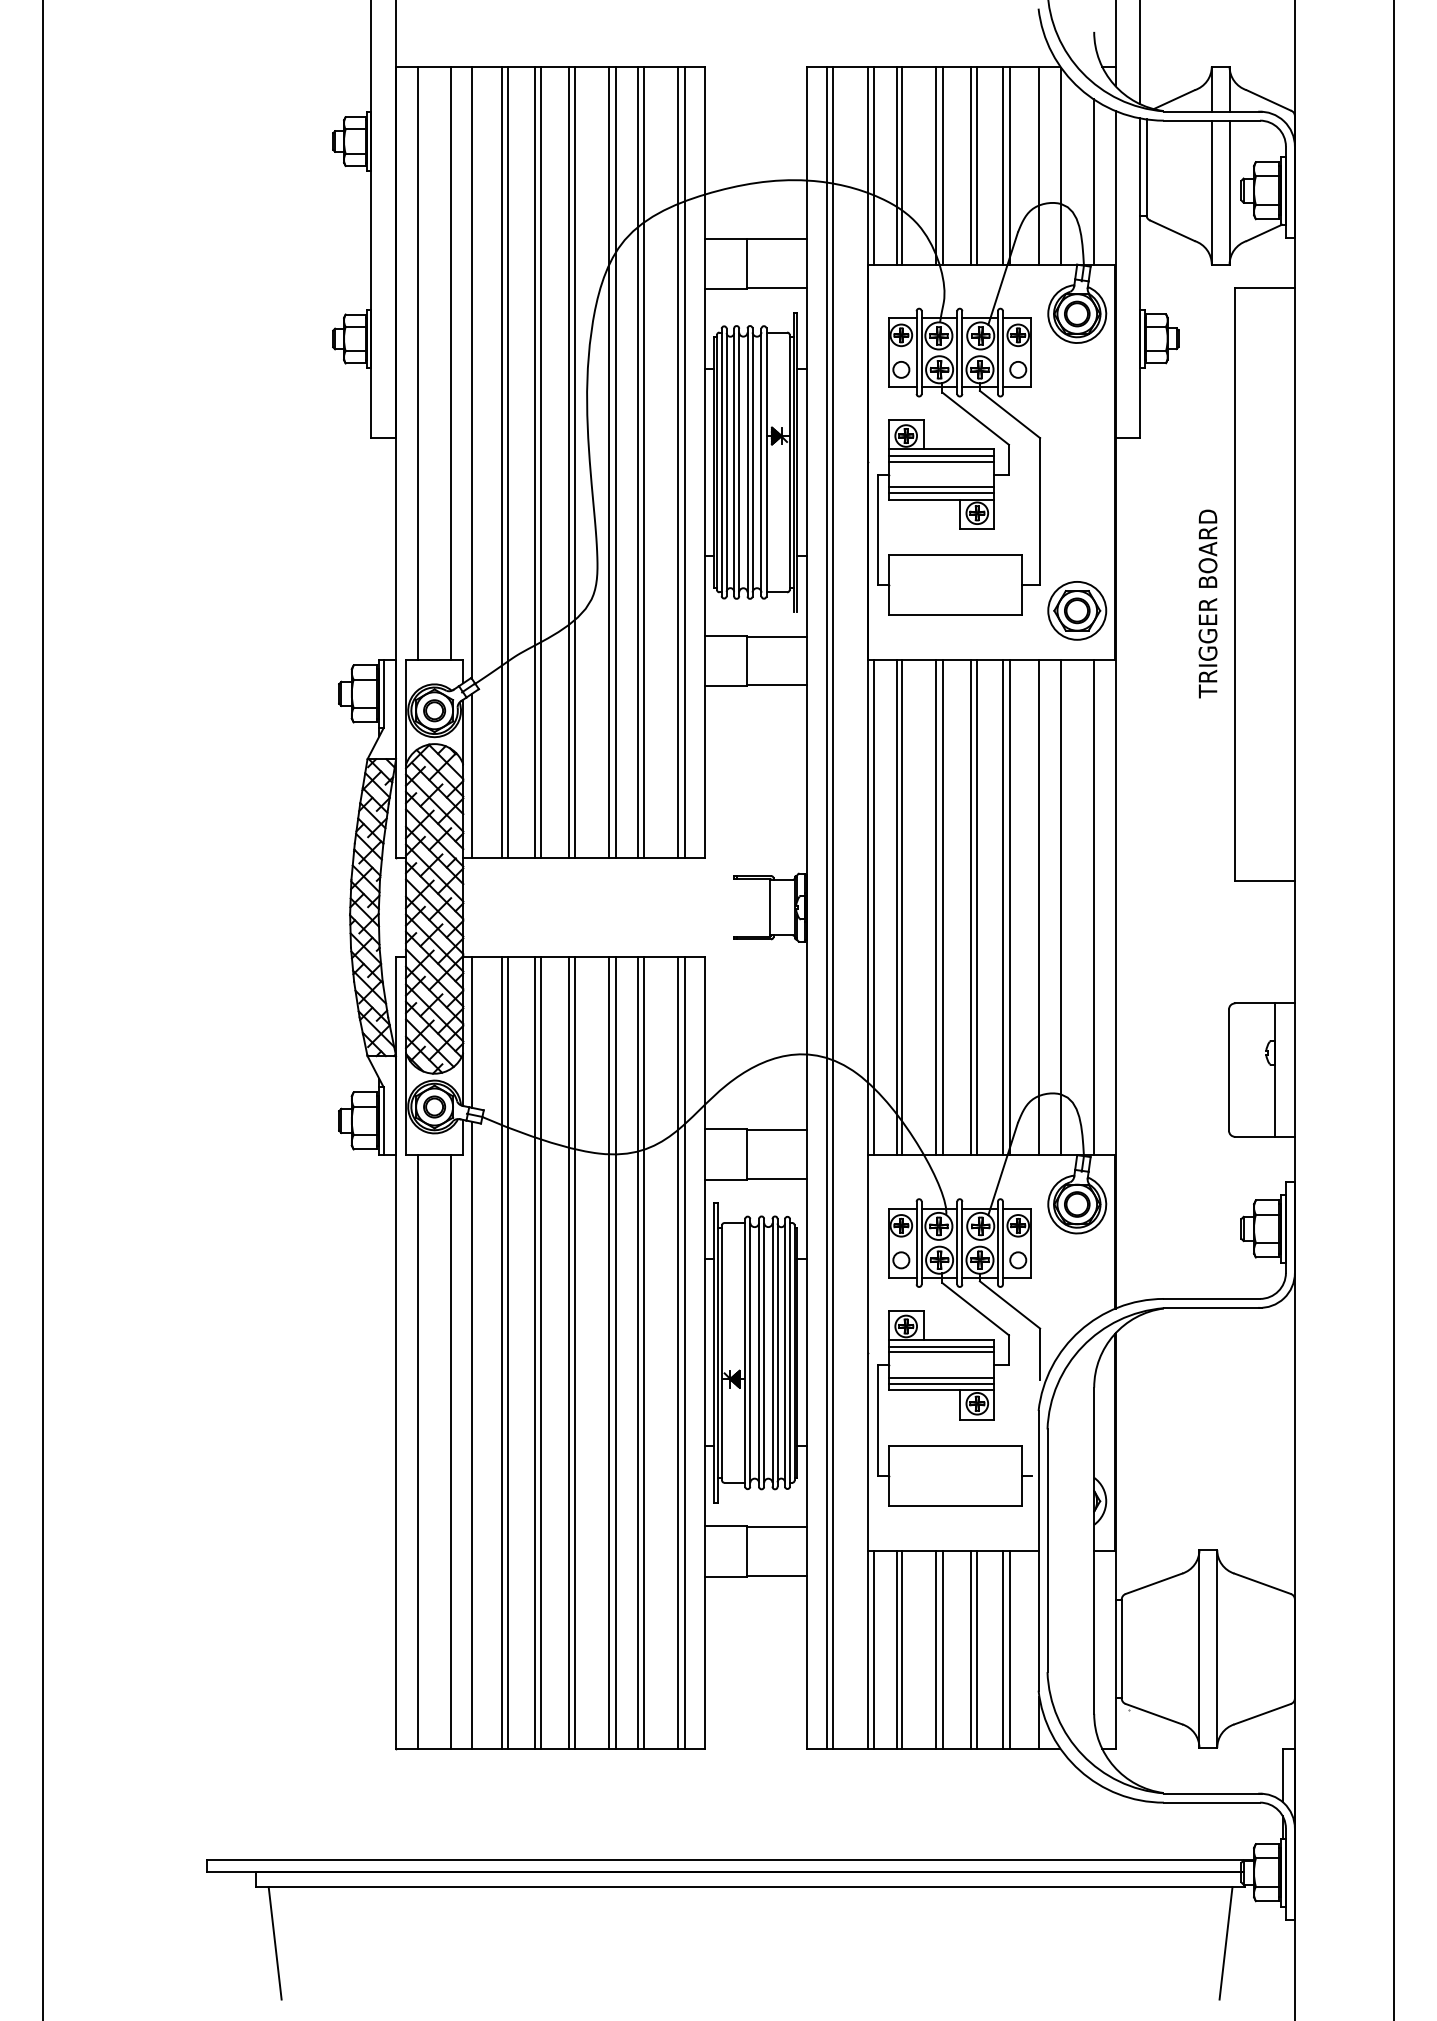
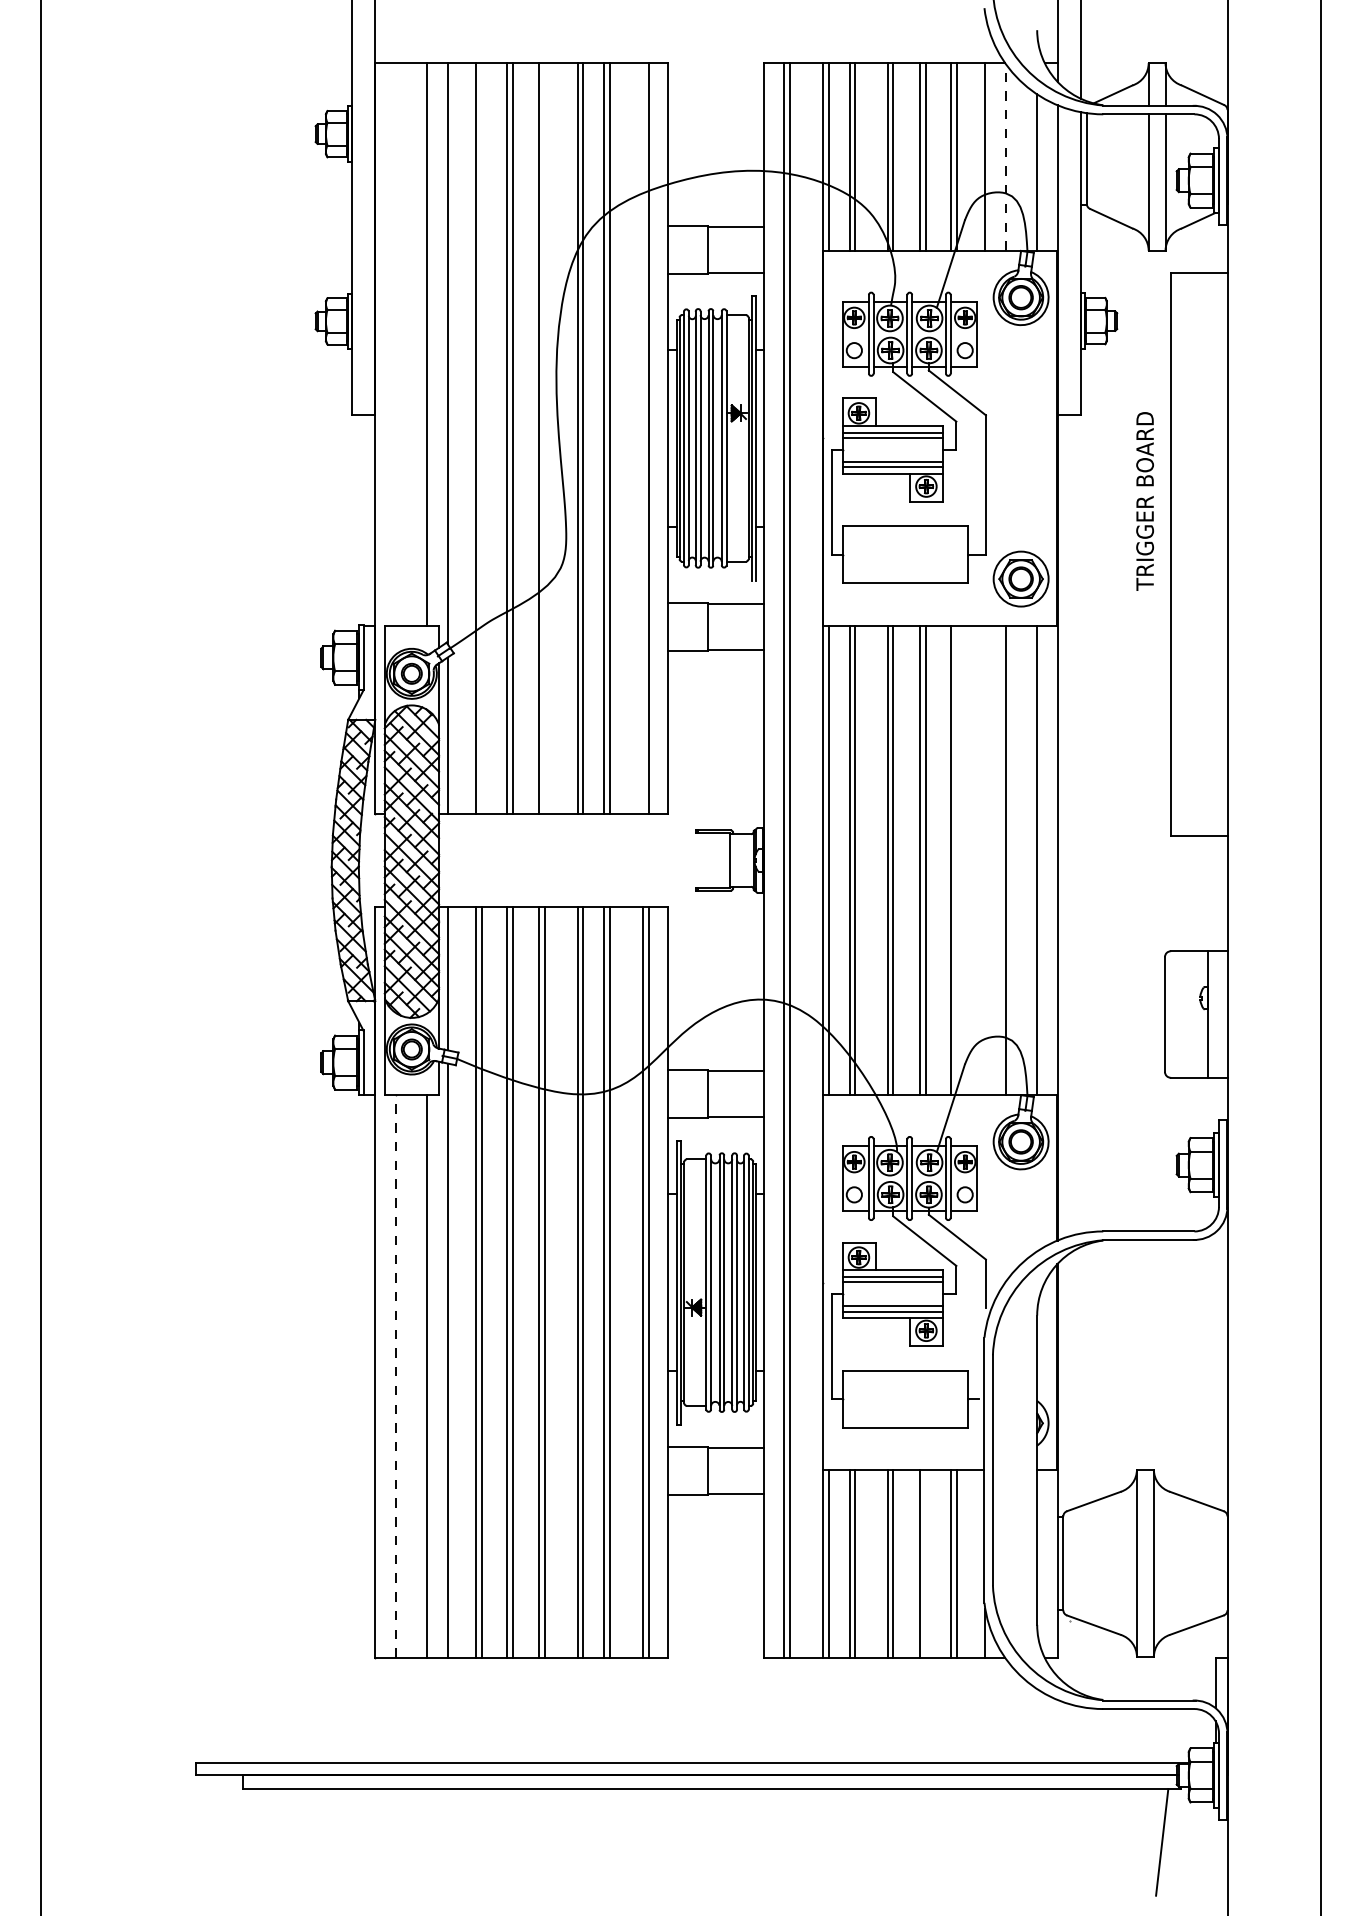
line: (1061, 165) -> (1006, 156), solid -> dashed
line: (417, 363) -> (395, 344), removed
line: (508, 462) -> (481, 438), removed
line: (575, 462) -> (545, 438), removed
line: (678, 462) -> (643, 438), removed
text: (1207, 603) -> (1144, 501), moved
line: (1009, 907) -> (956, 860), removed
line: (1039, 907) -> (985, 860), removed
line: (417, 1451) -> (395, 1376), solid -> dashed
line: (976, 1649) -> (925, 1563), removed
line: (274, 1943) -> (260, 1842), removed

